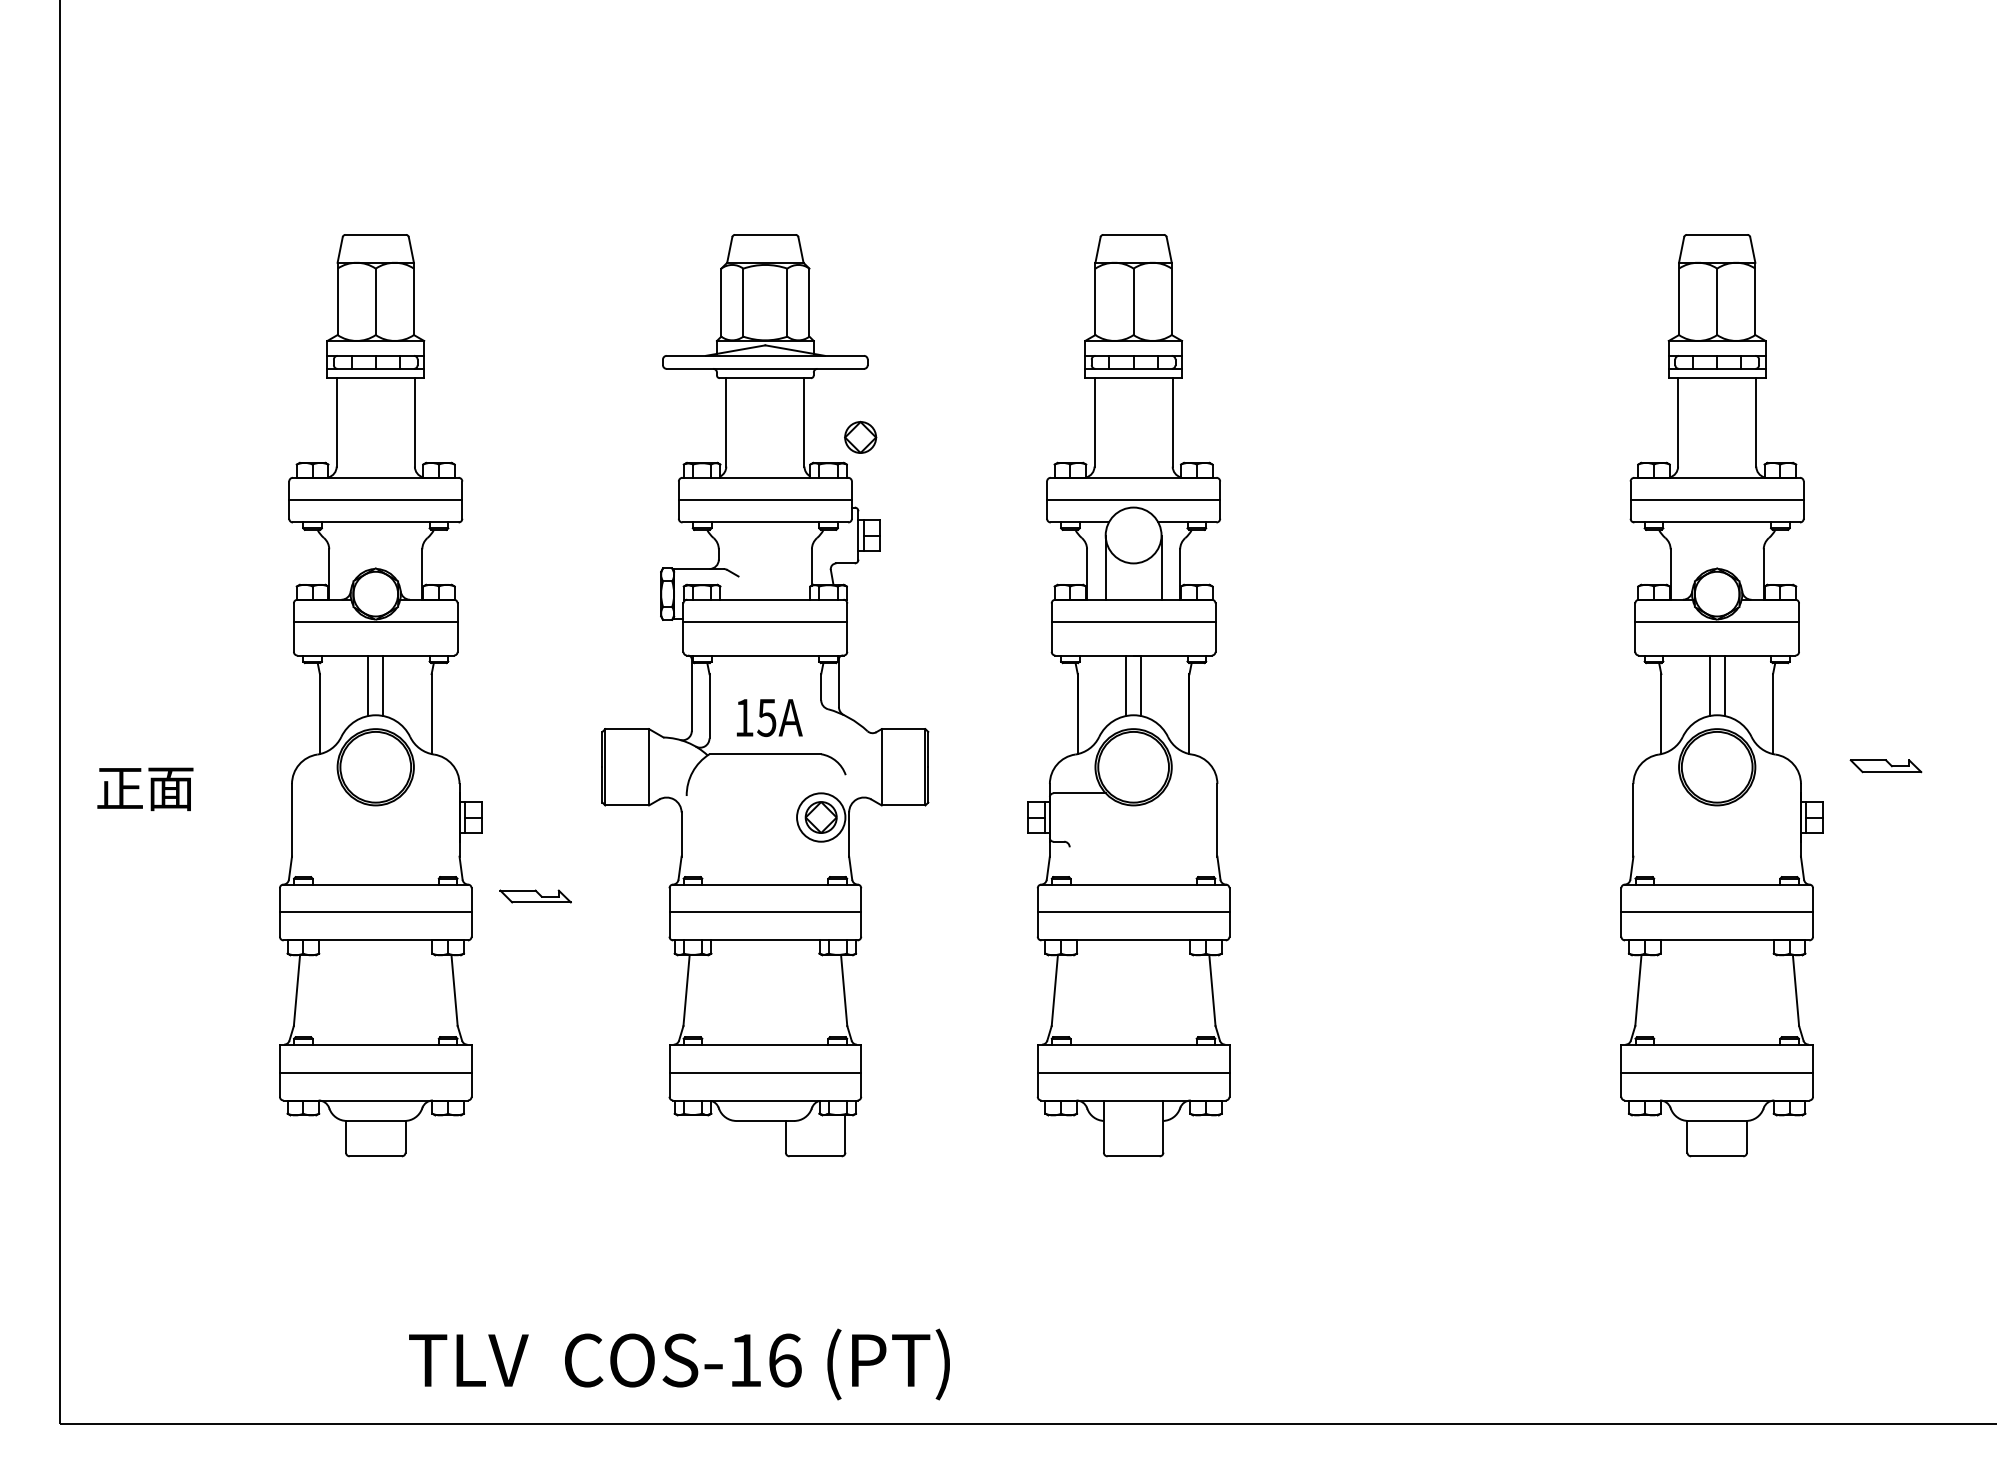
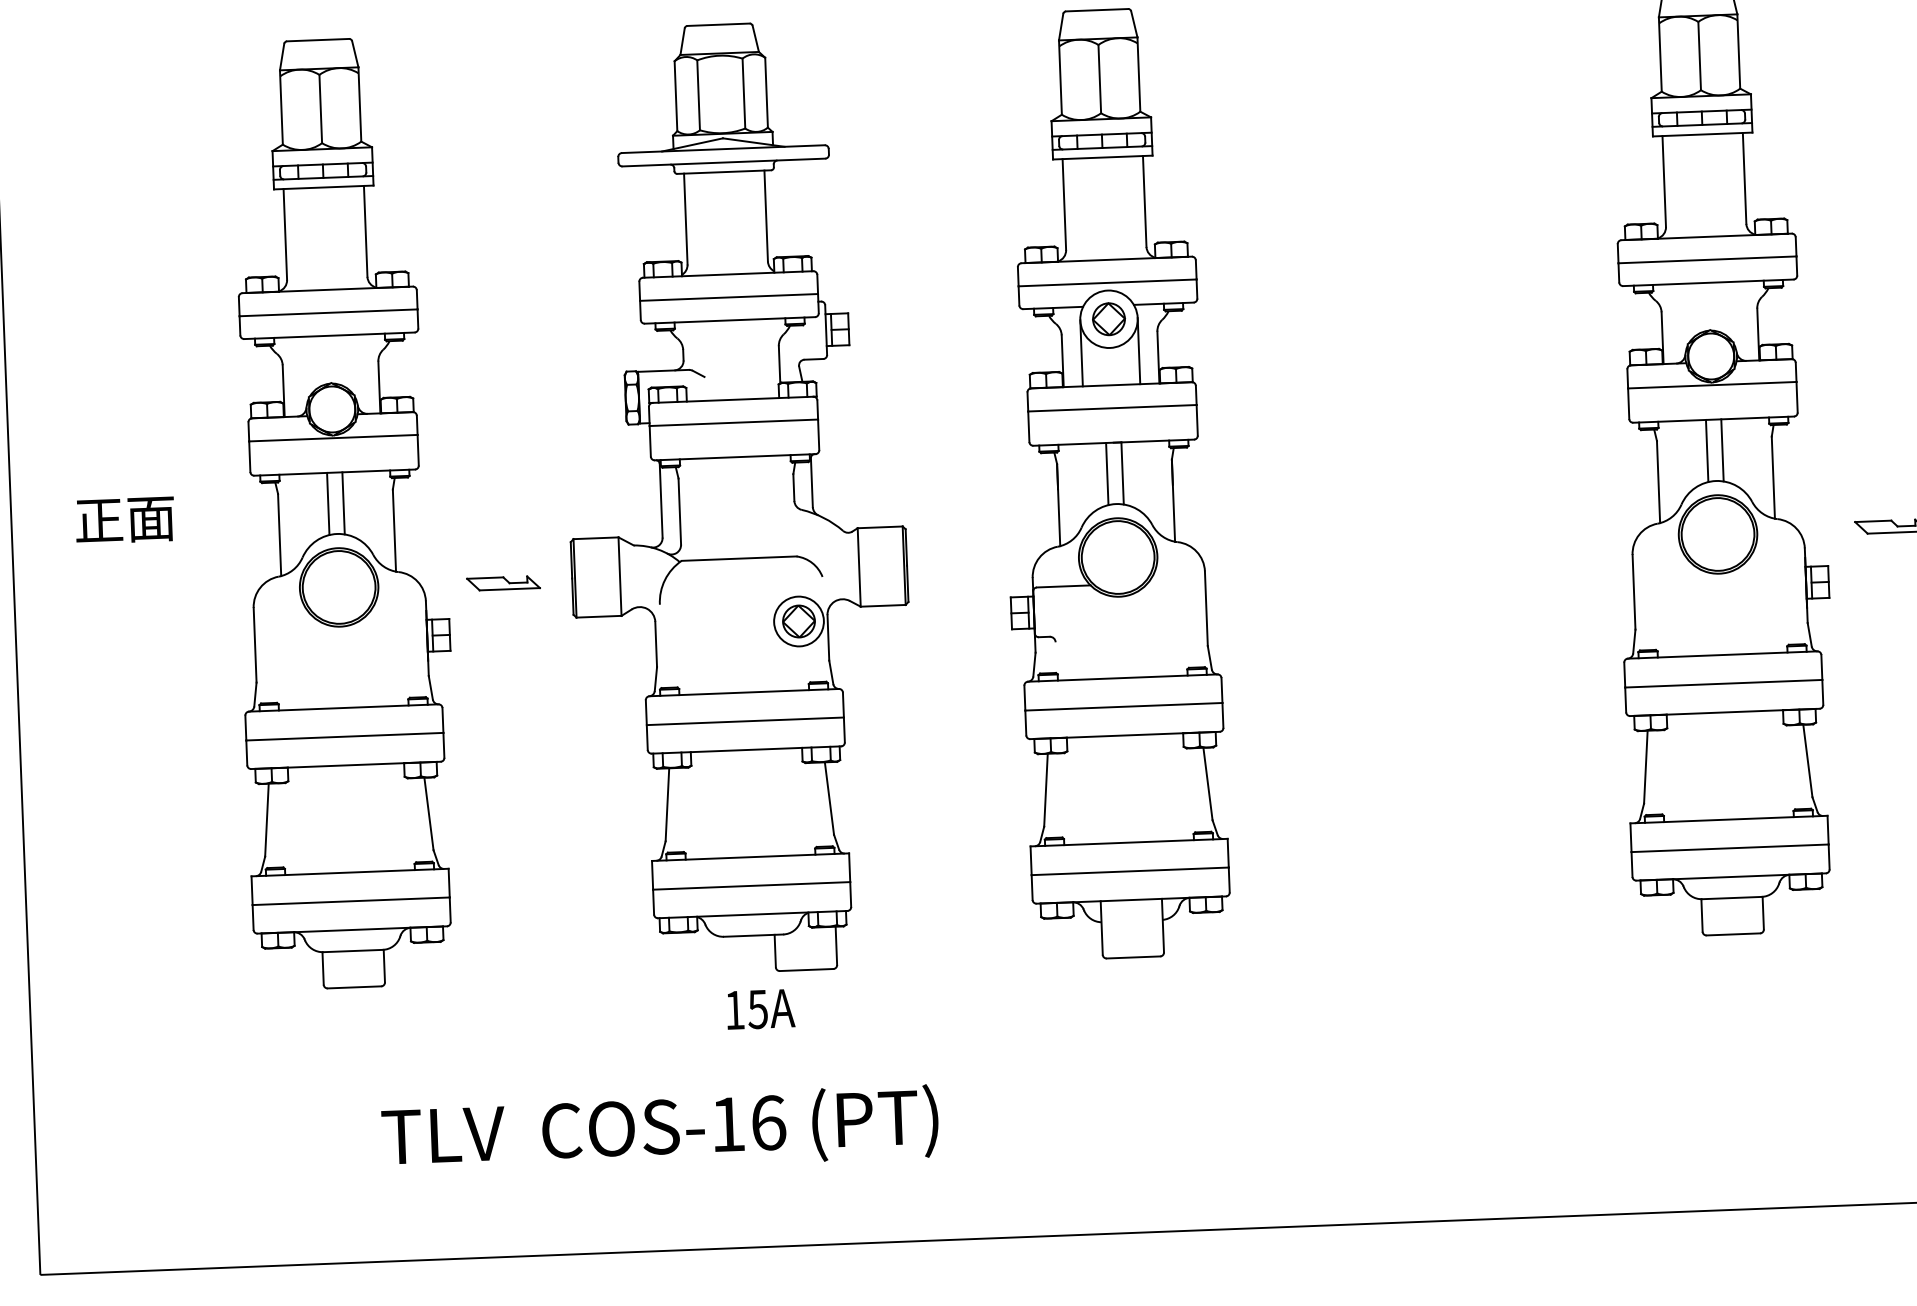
part: (860, 436) -> (1108, 318), moved
text: (769, 718) -> (760, 1010), moved
text: (145, 789) -> (125, 520), moved
part: (535, 896) -> (503, 583), moved
text: (679, 1364) -> (660, 1131), moved

